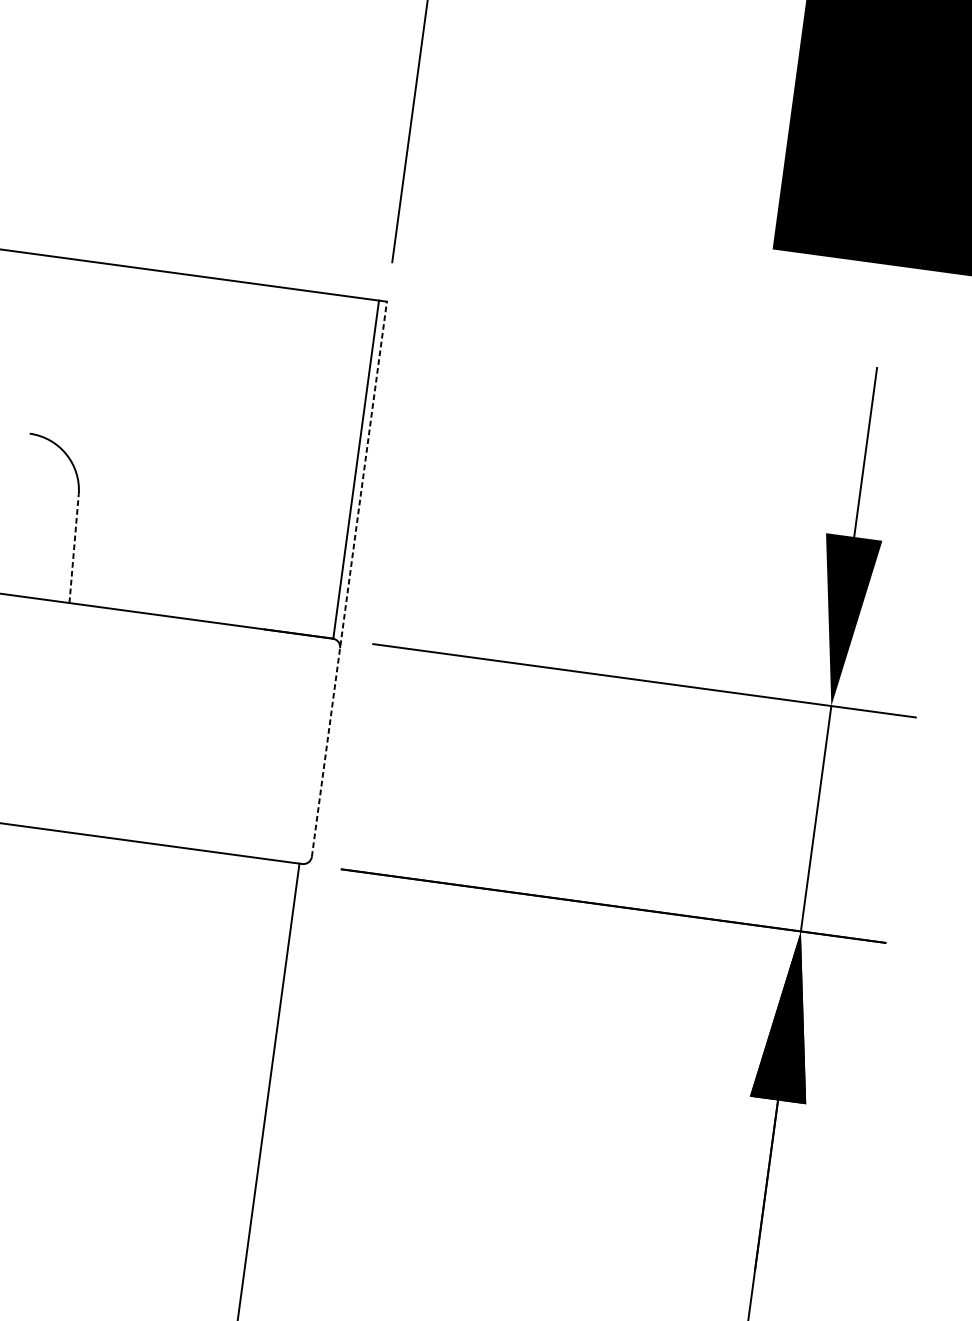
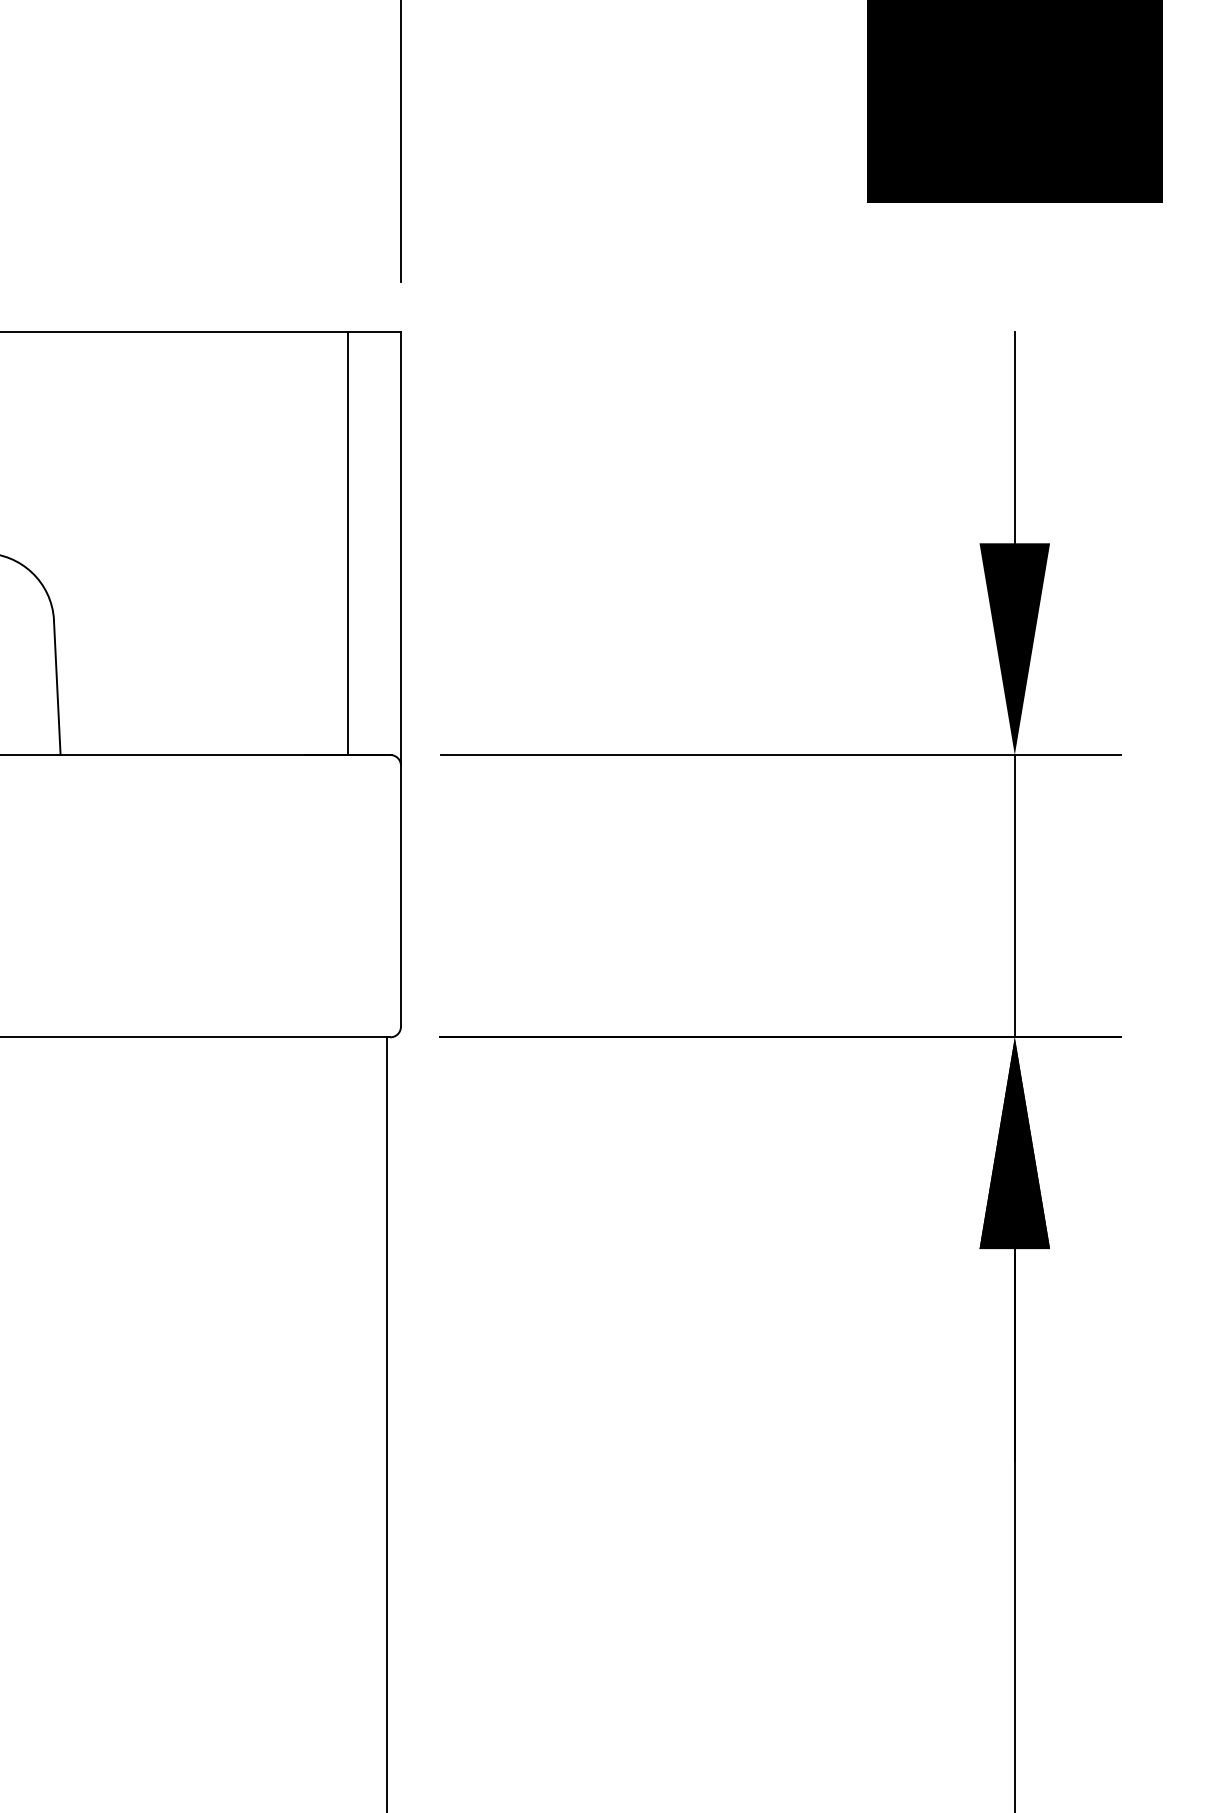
line: (356, 469) -> (348, 543), moved
line: (74, 548) -> (57, 687), dashed -> solid
line: (349, 579) -> (400, 679), dashed -> solid

